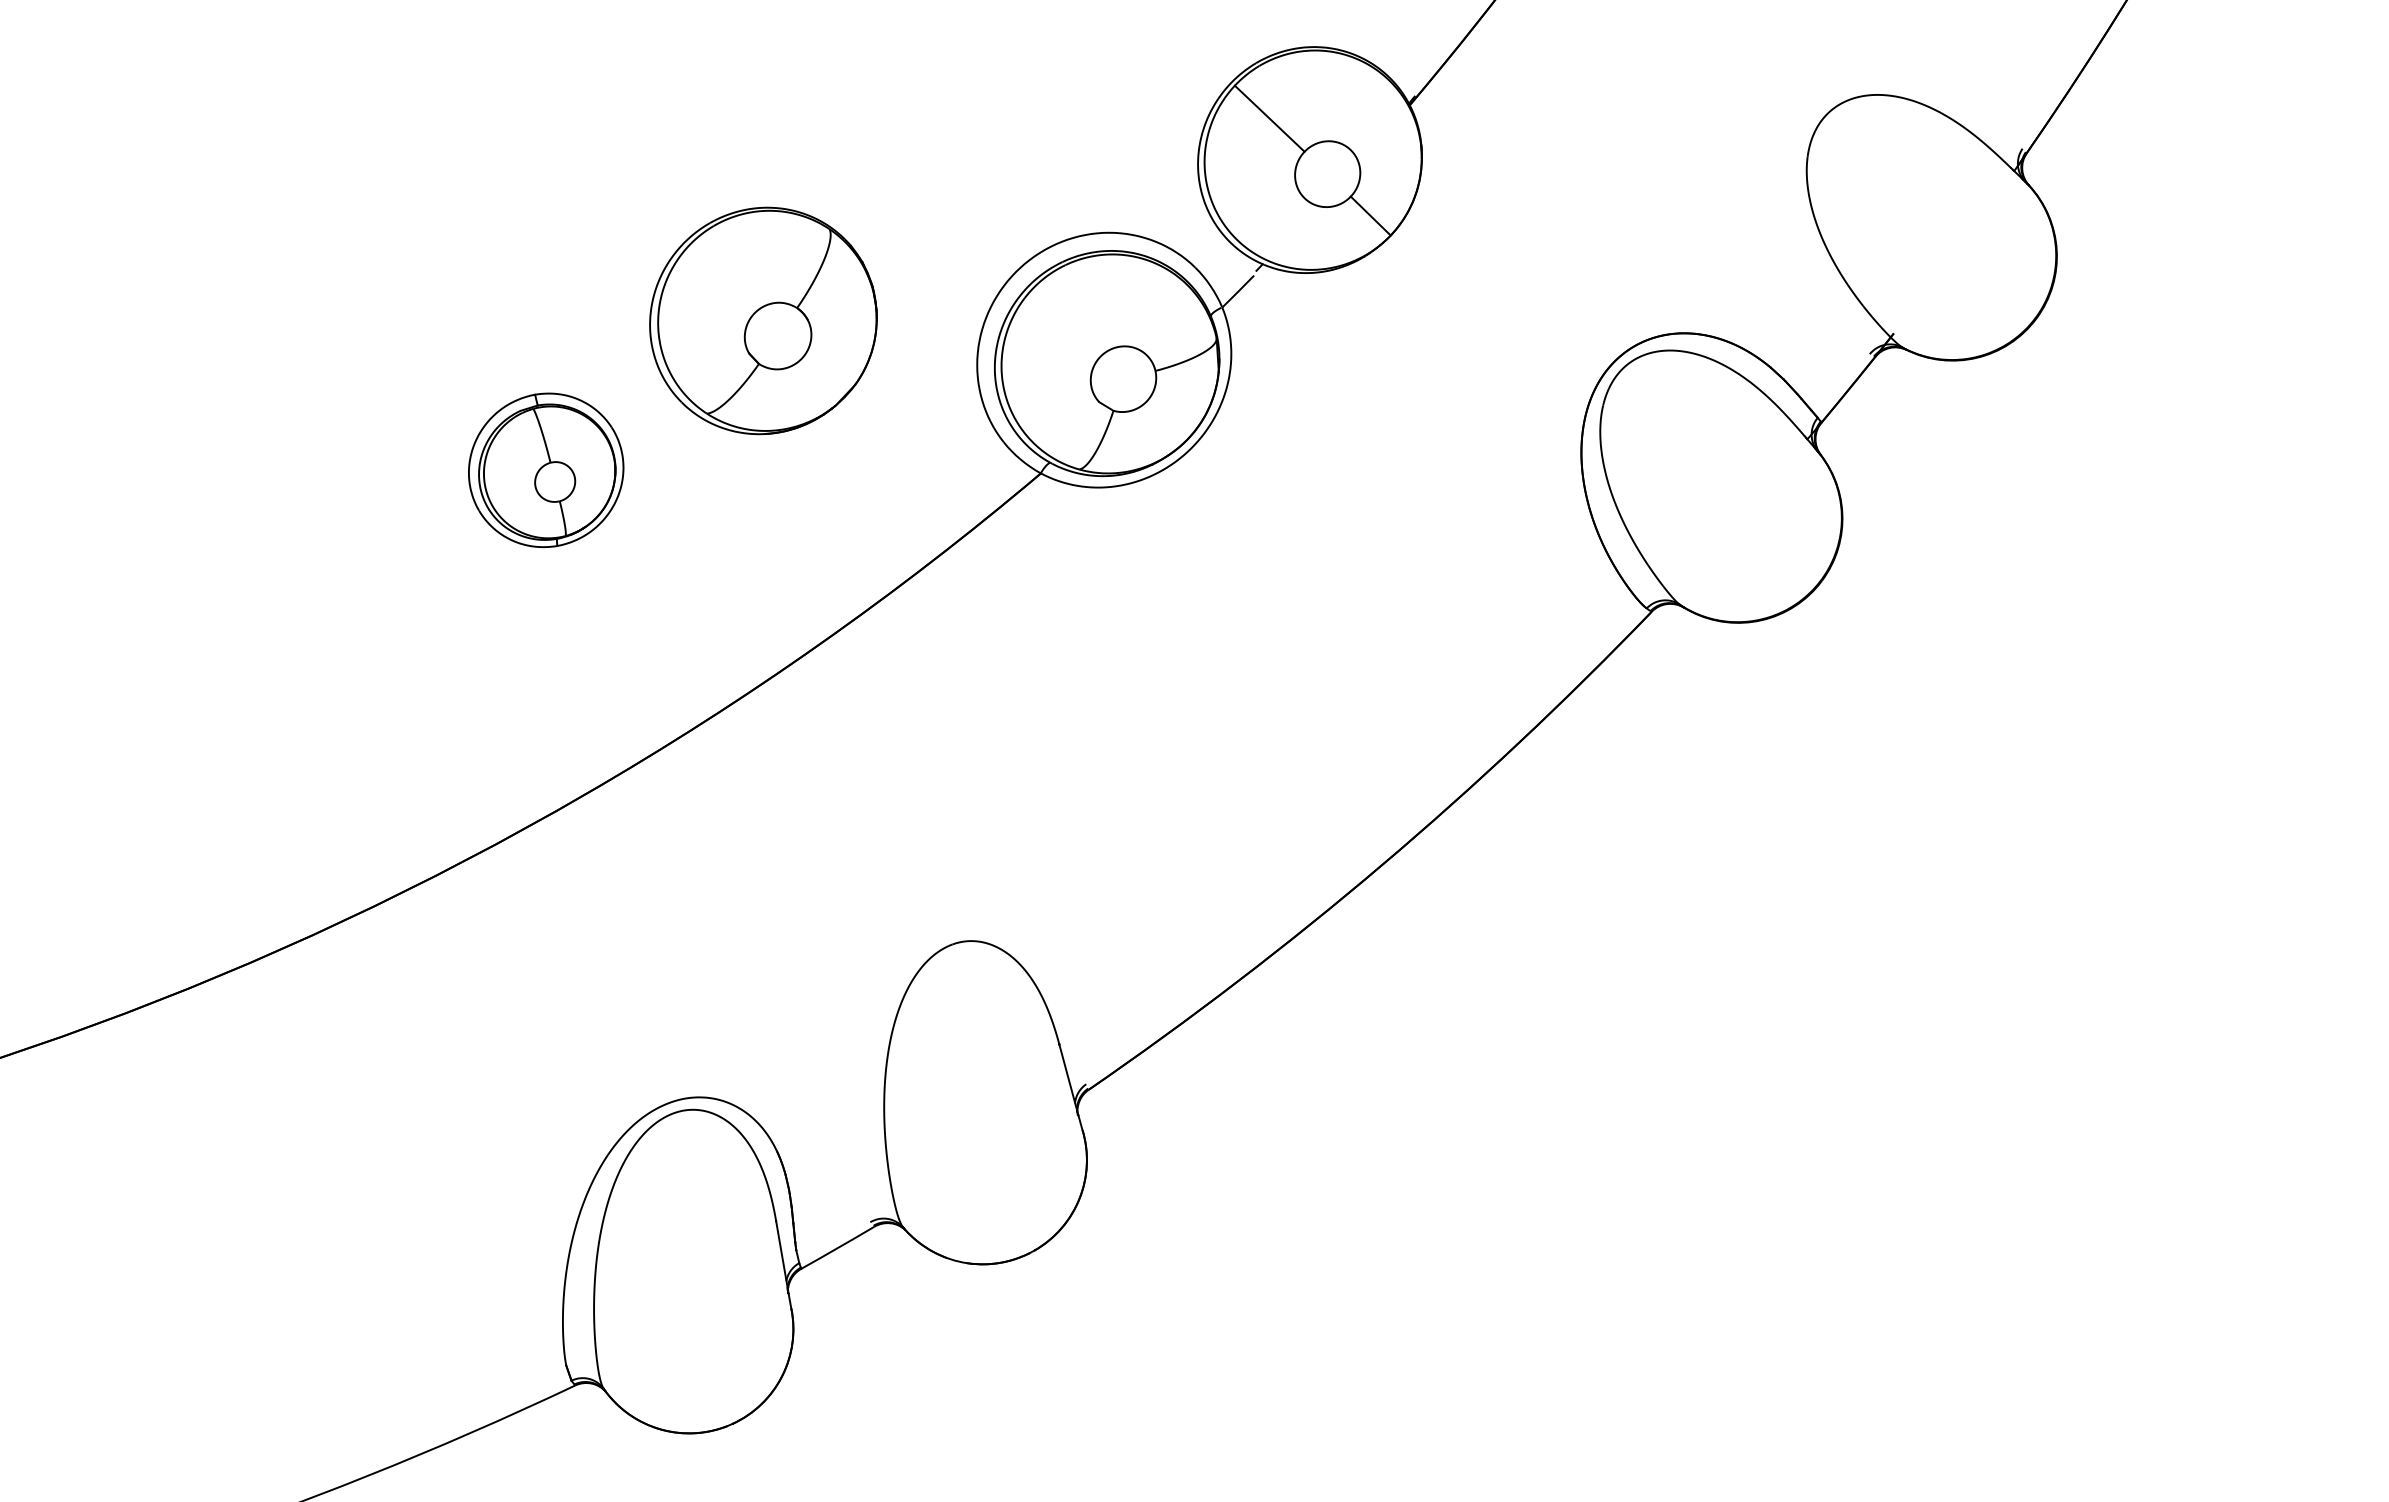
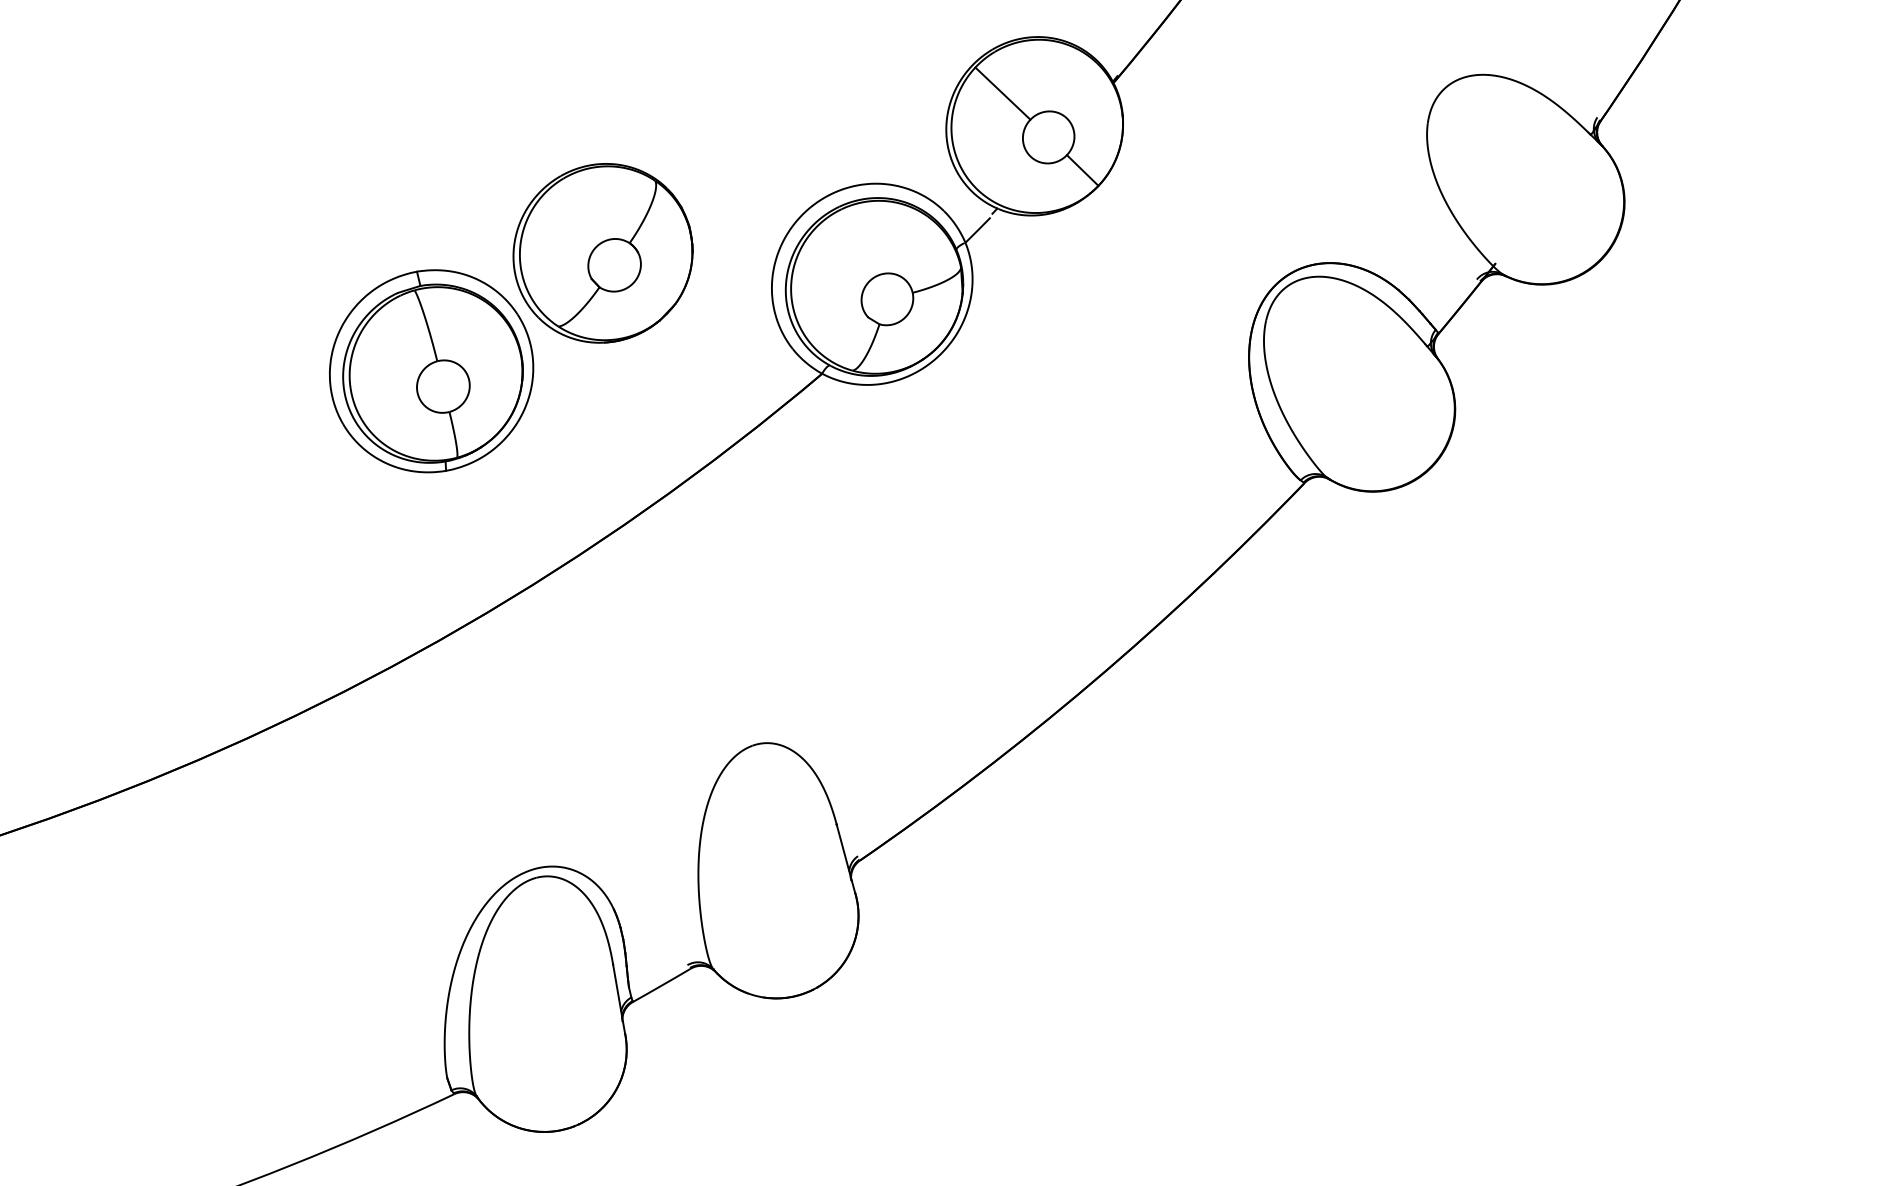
part: (545, 470) -> (430, 371), size x1.67

